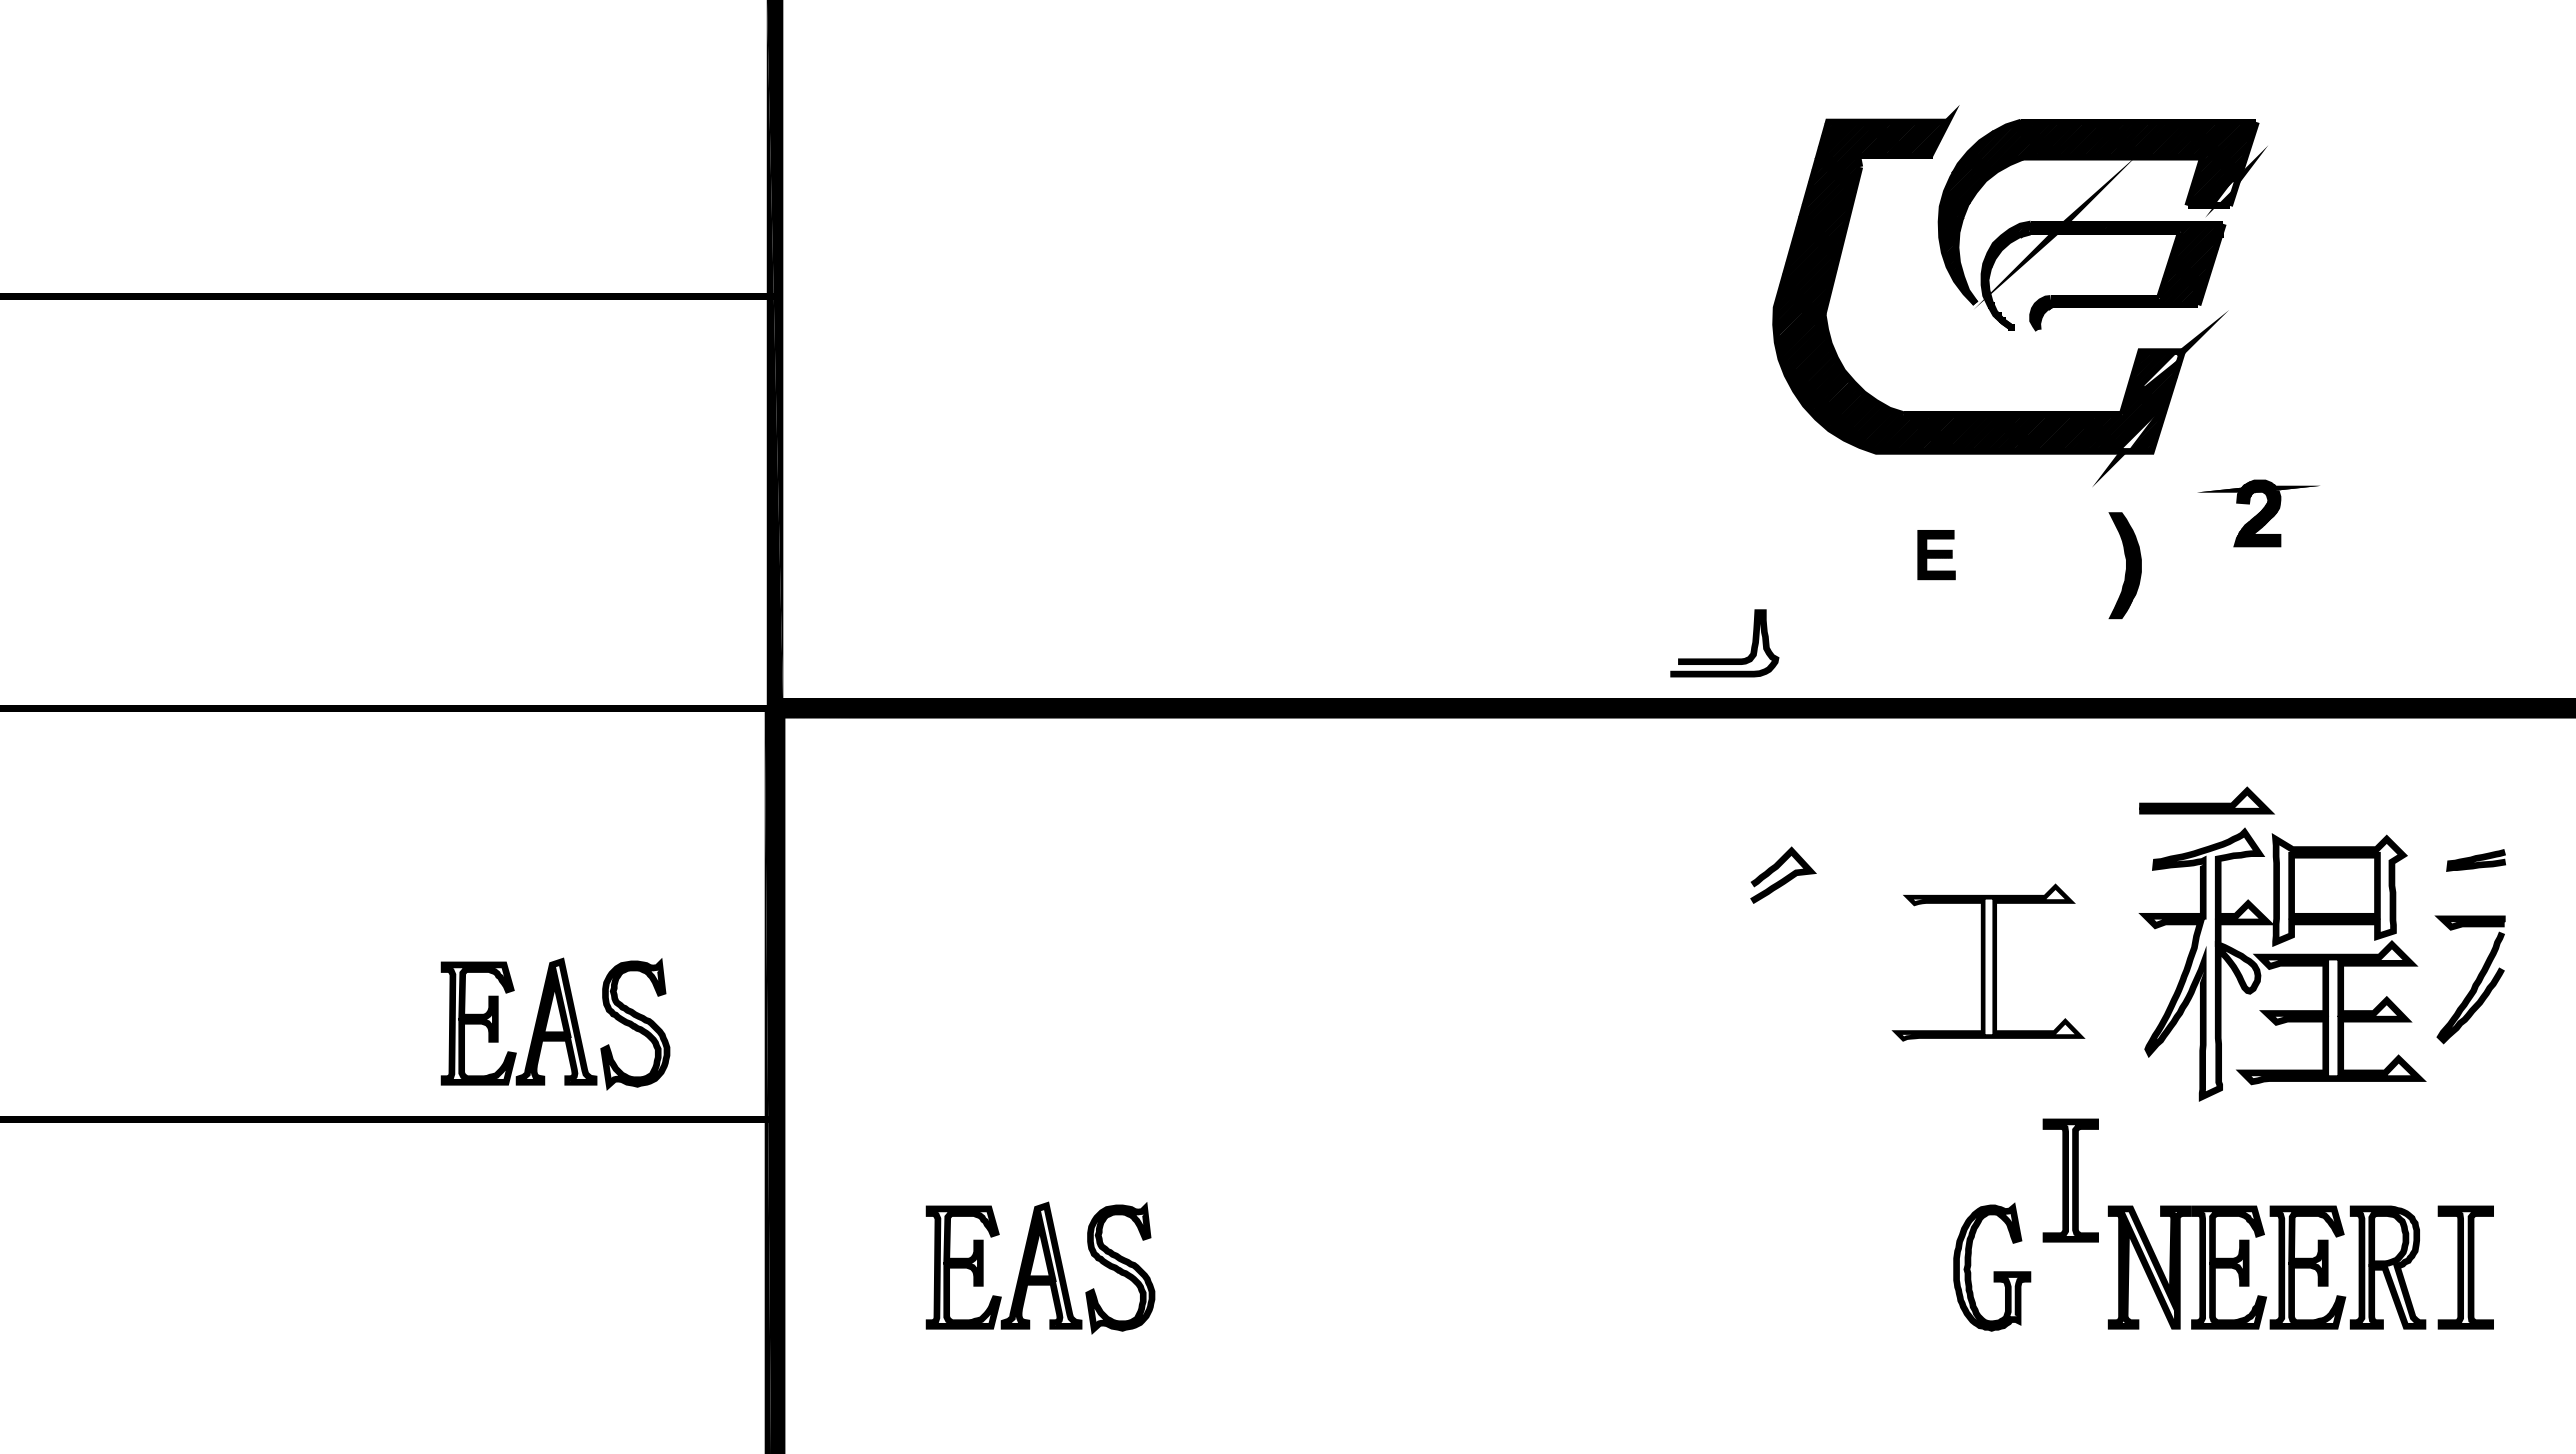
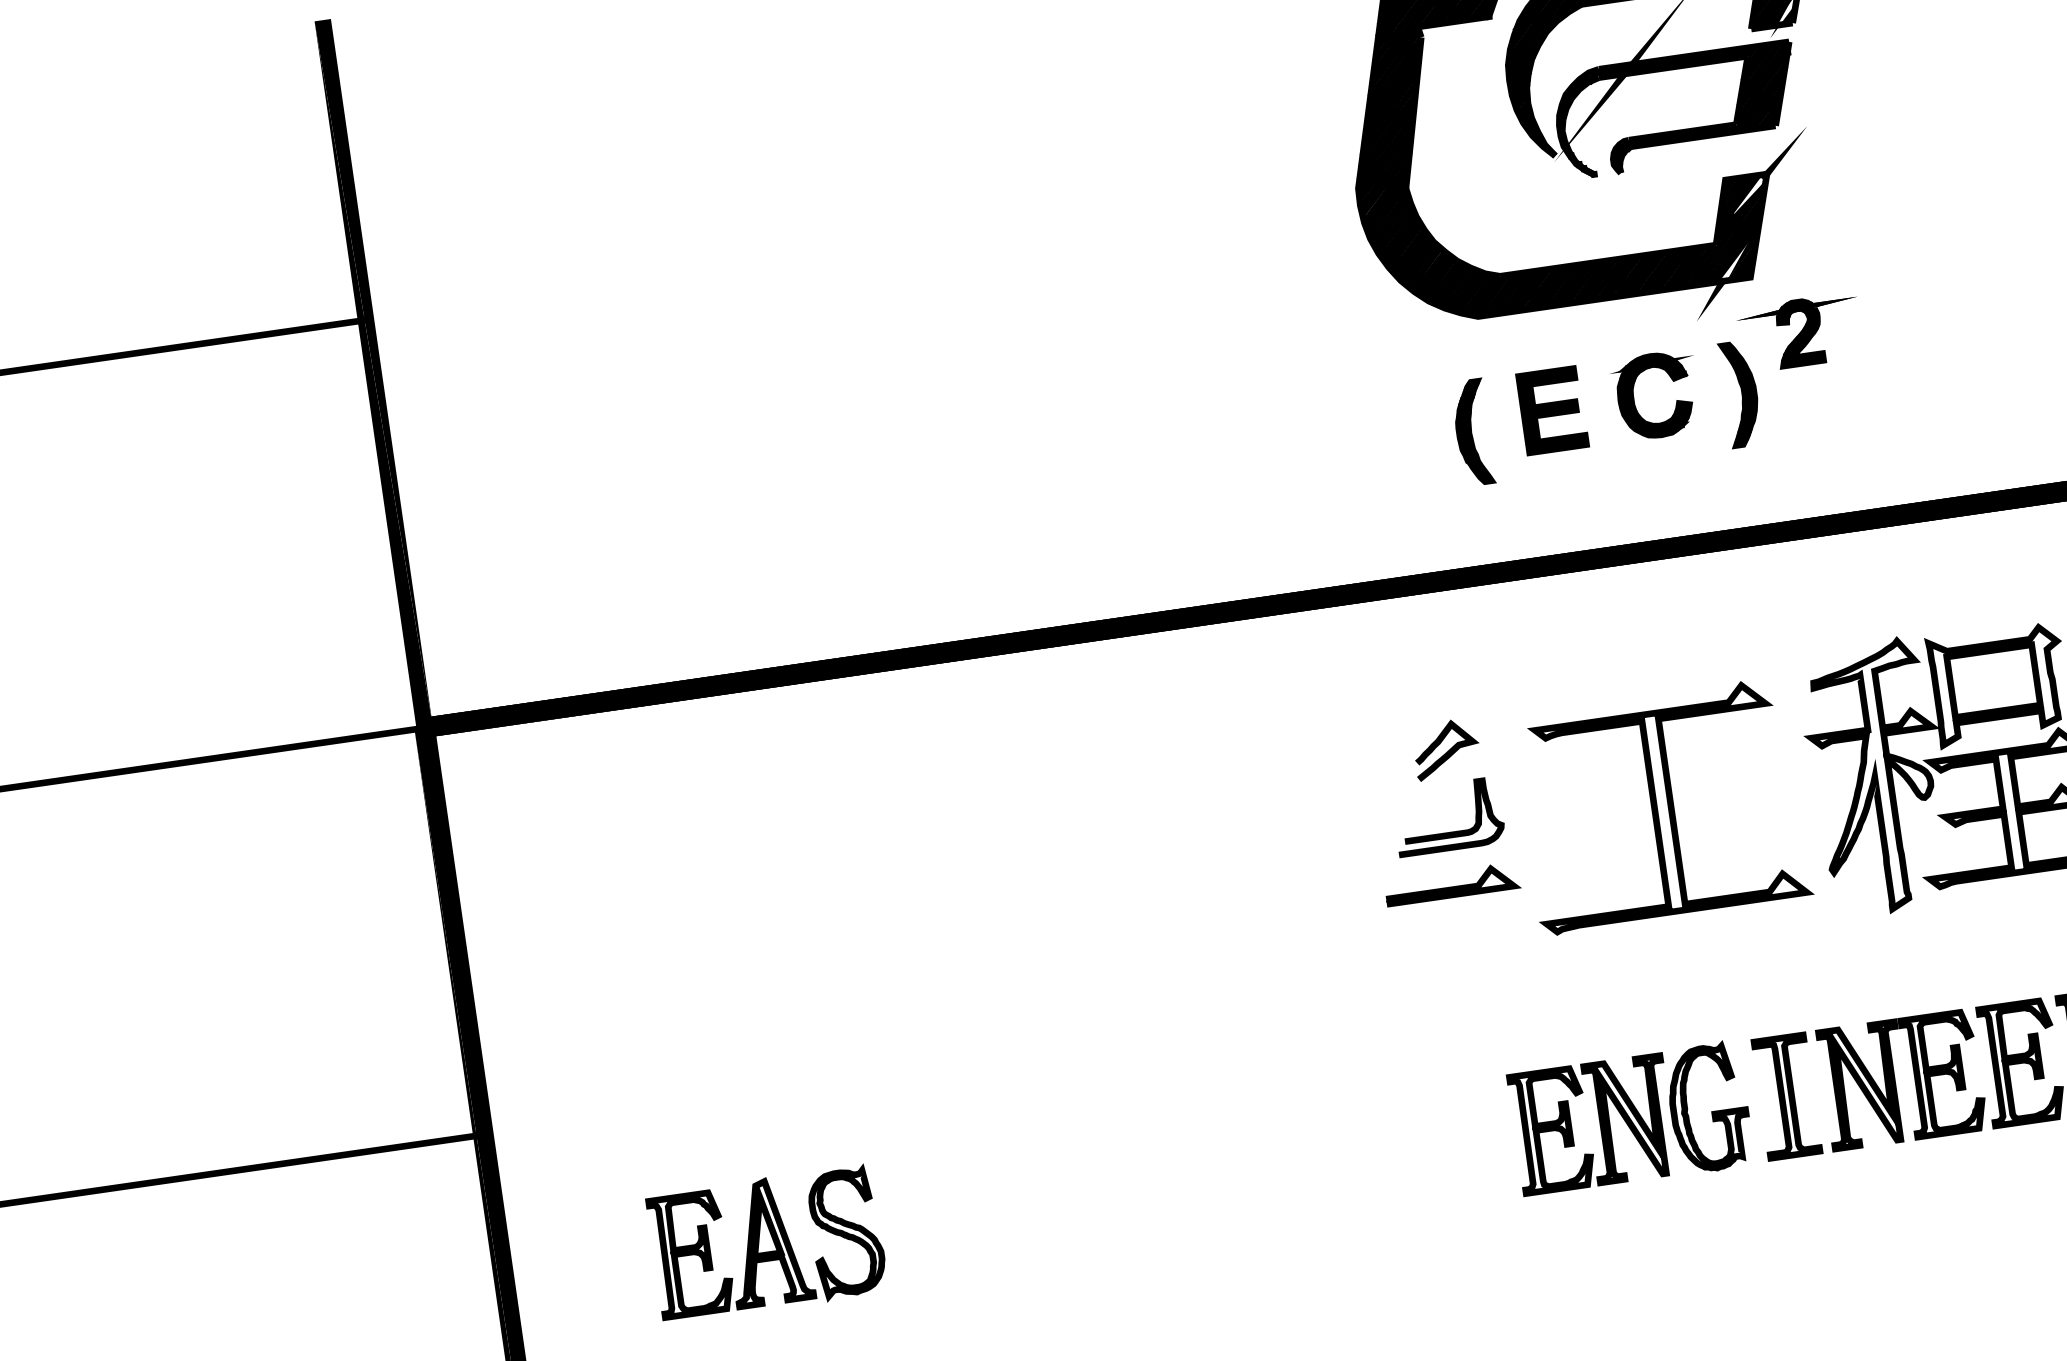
part: (2258, 513) -> (1799, 332), moved
part: (1936, 554) -> (1552, 410), size x1.67
part: (2060, 562) -> (1676, 400), added
part: (1854, 565) -> (1472, 432), added
curve: (1724, 658) -> (1450, 831), moved
line: (2206, 802) -> (1452, 886), moved
part: (1988, 962) -> (1662, 806), size x1.43
part: (555, 1023) -> (252, 1071), removed
part: (2070, 1180) -> (1786, 1096), moved
part: (1881, 1267) -> (1599, 1123), added

